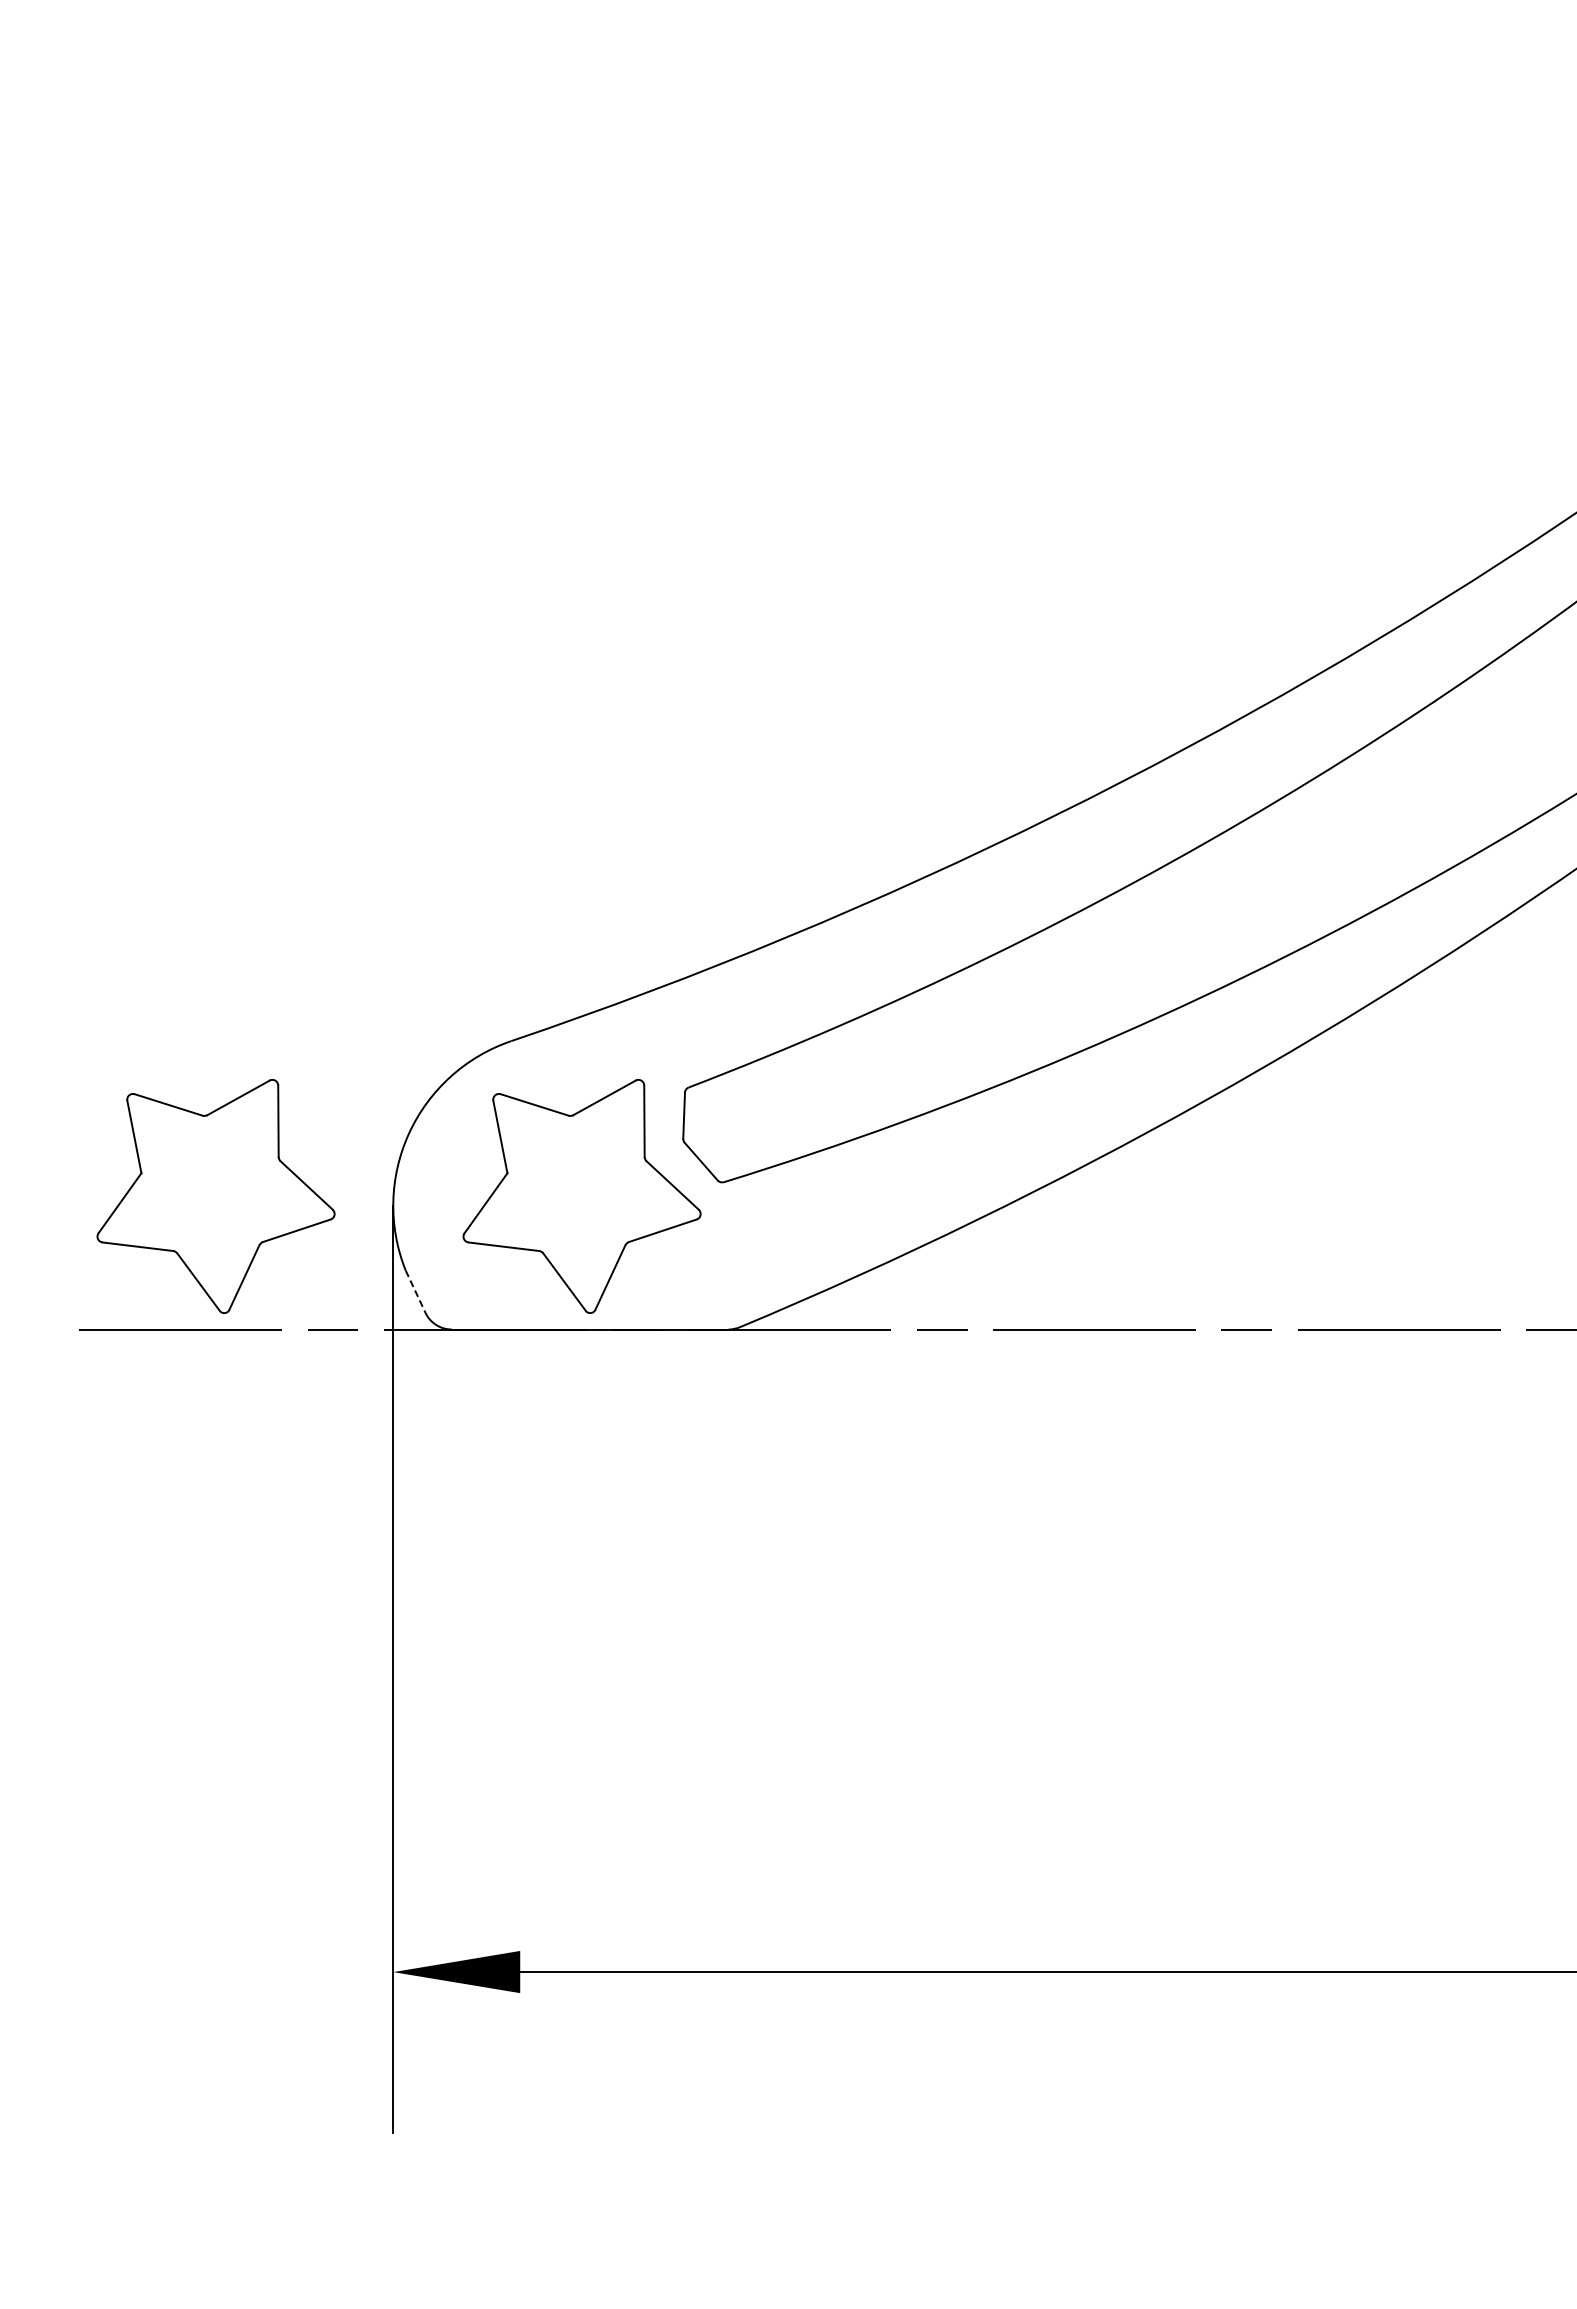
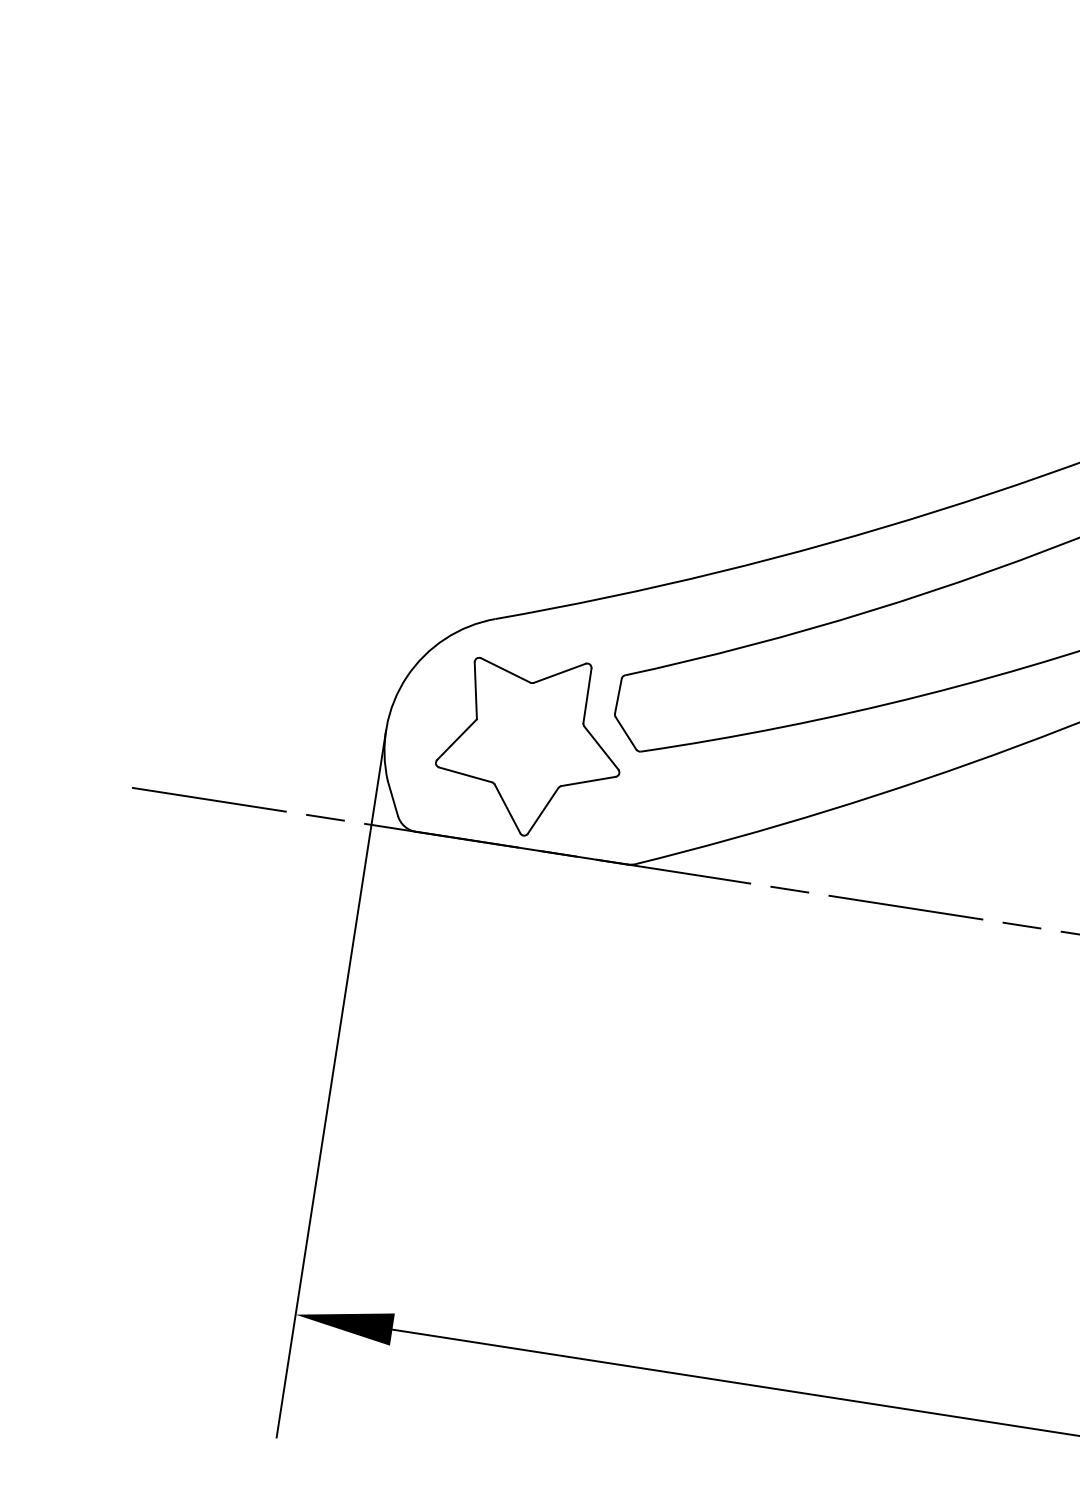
part: (215, 1196) -> (251, 702), removed
line: (415, 1292) -> (392, 799), dashed -> solid

